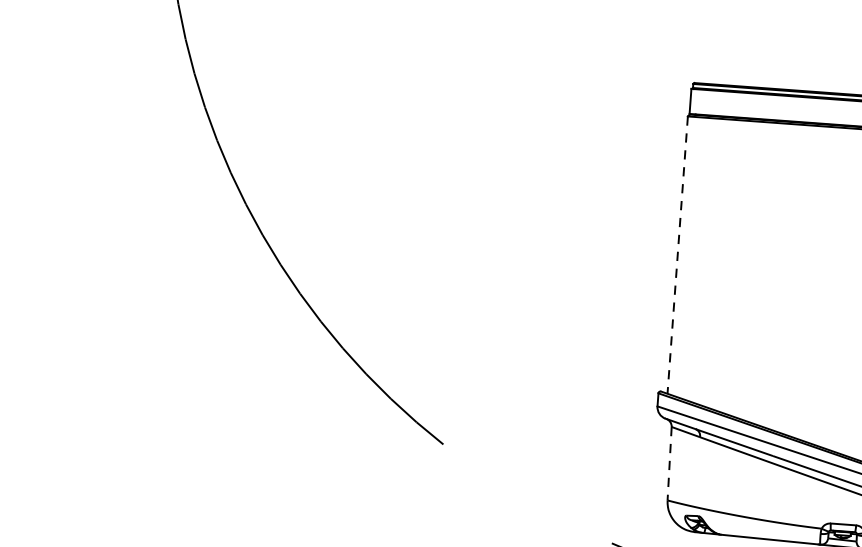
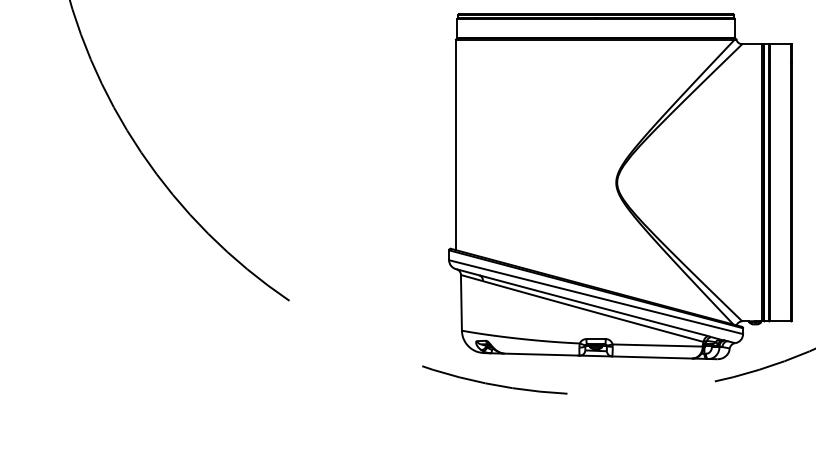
line: (677, 255) -> (455, 145), dashed -> solid
line: (669, 463) -> (461, 302), dashed -> solid

